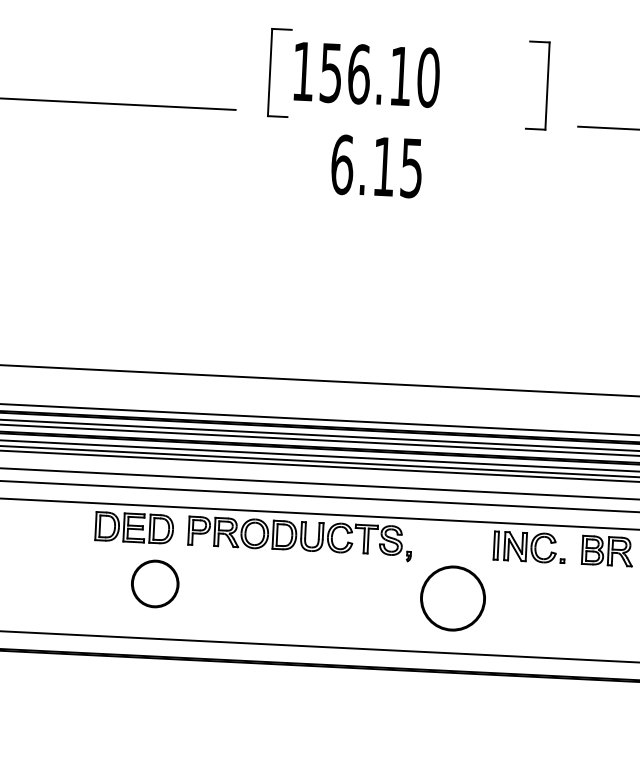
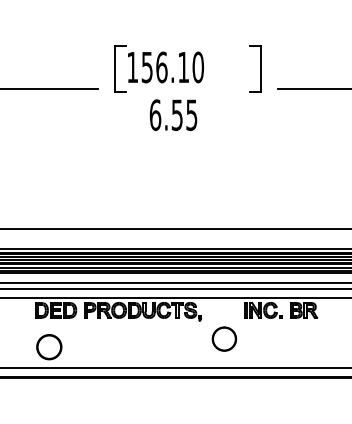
text: (382, 165) -> (176, 114), 6.15 -> 6.55
circle: (155, 584) -> (49, 347), moved
part: (453, 597) -> (224, 338), size x0.7

